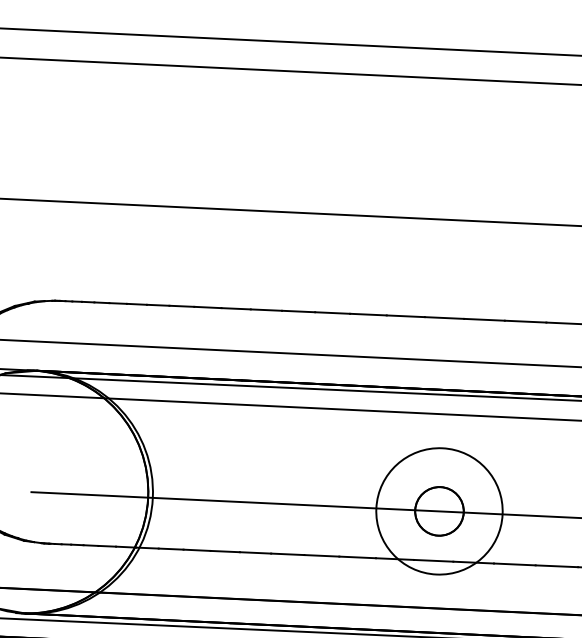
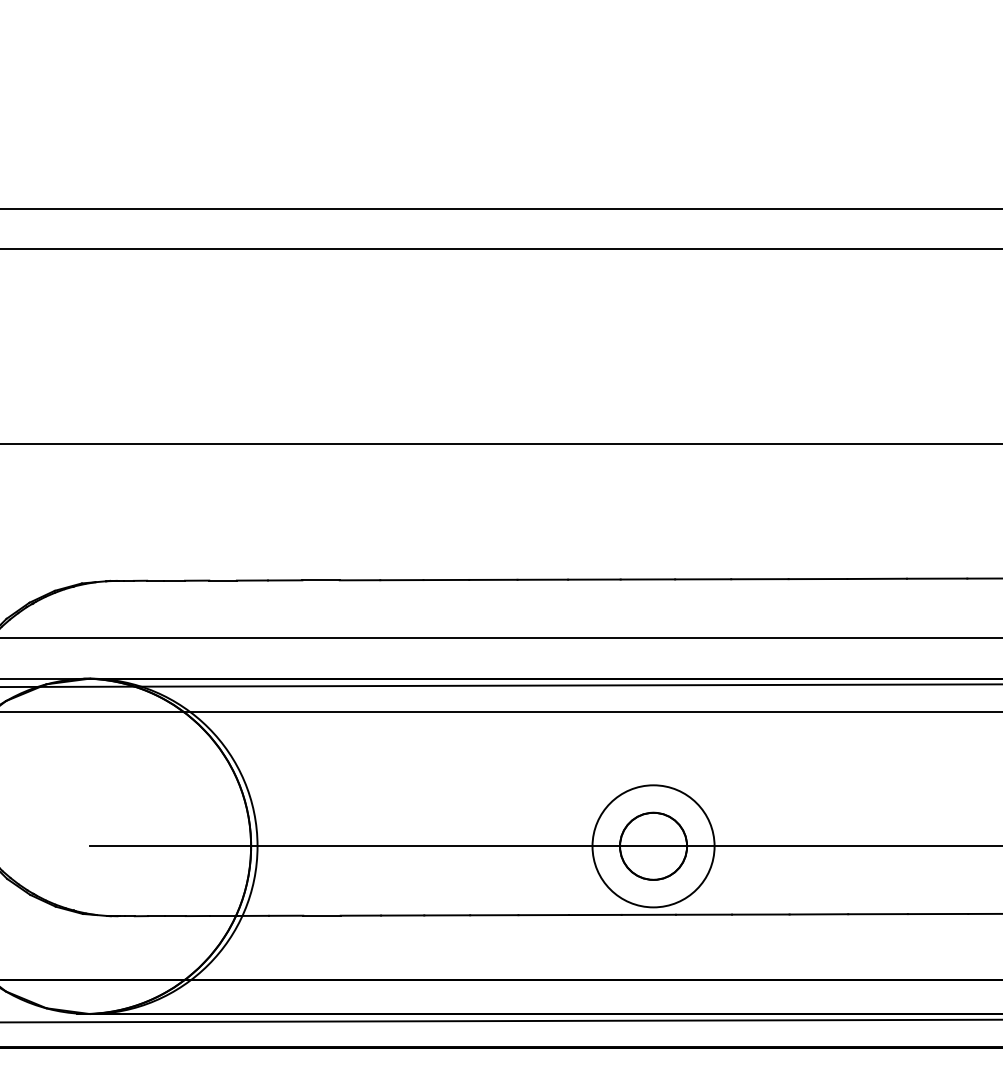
circle: (439, 511) -> (653, 846), size x0.7

